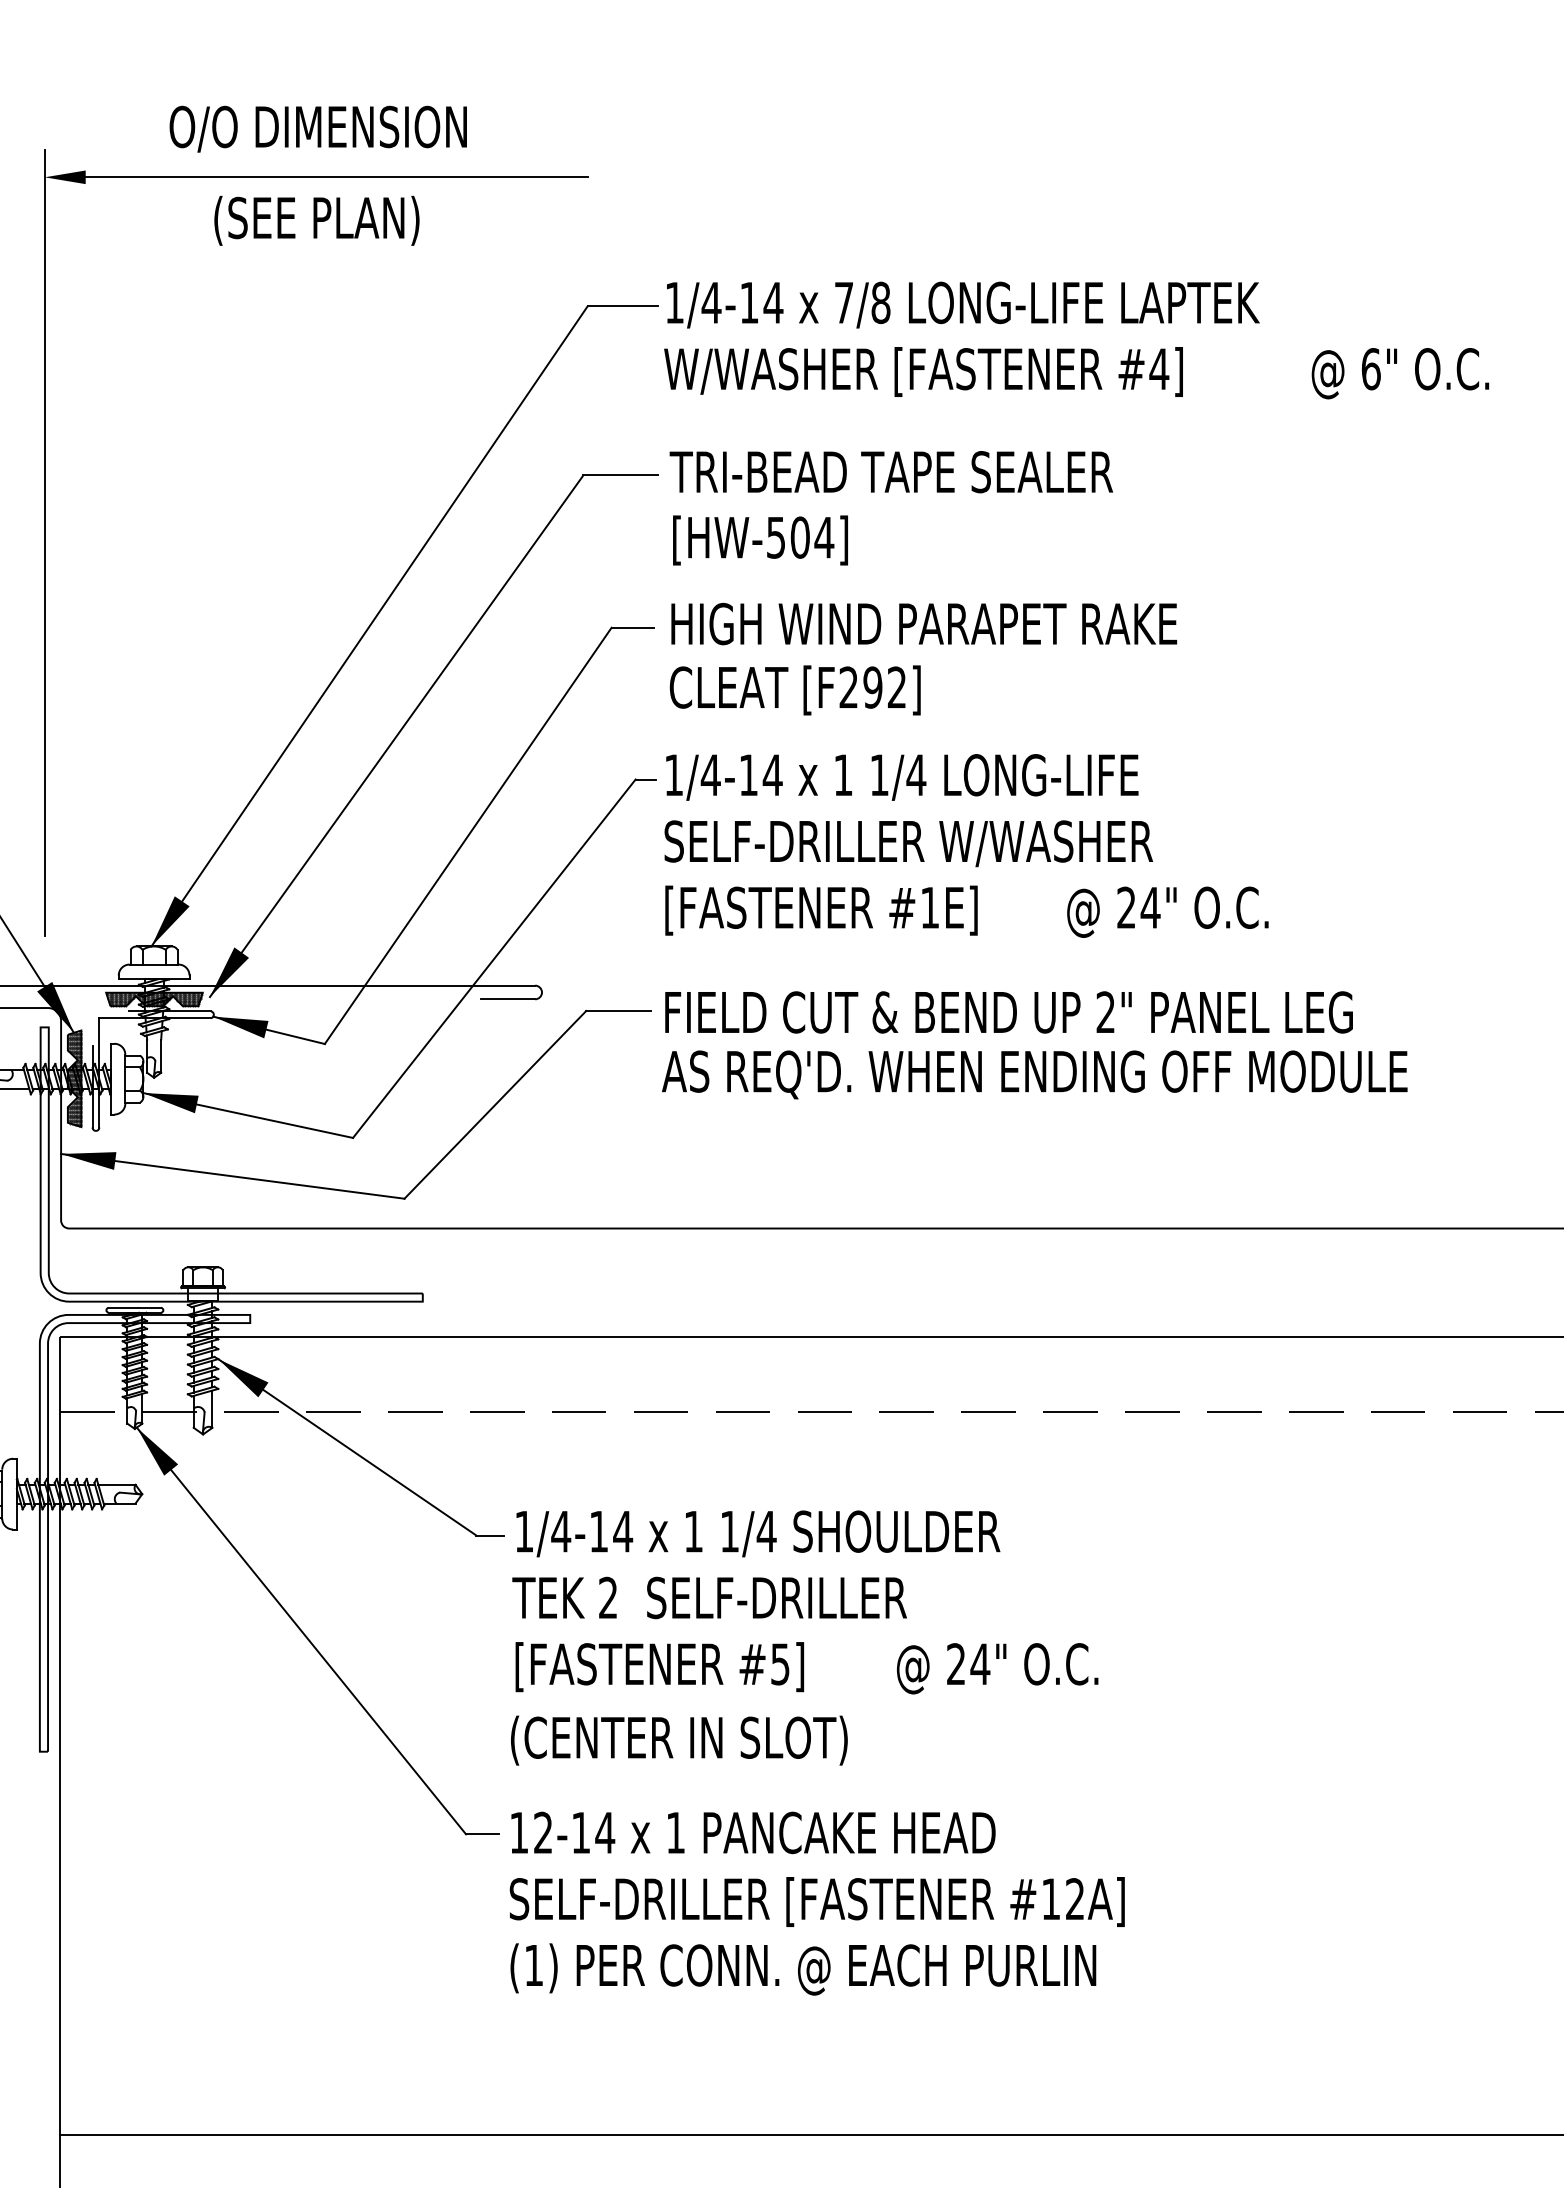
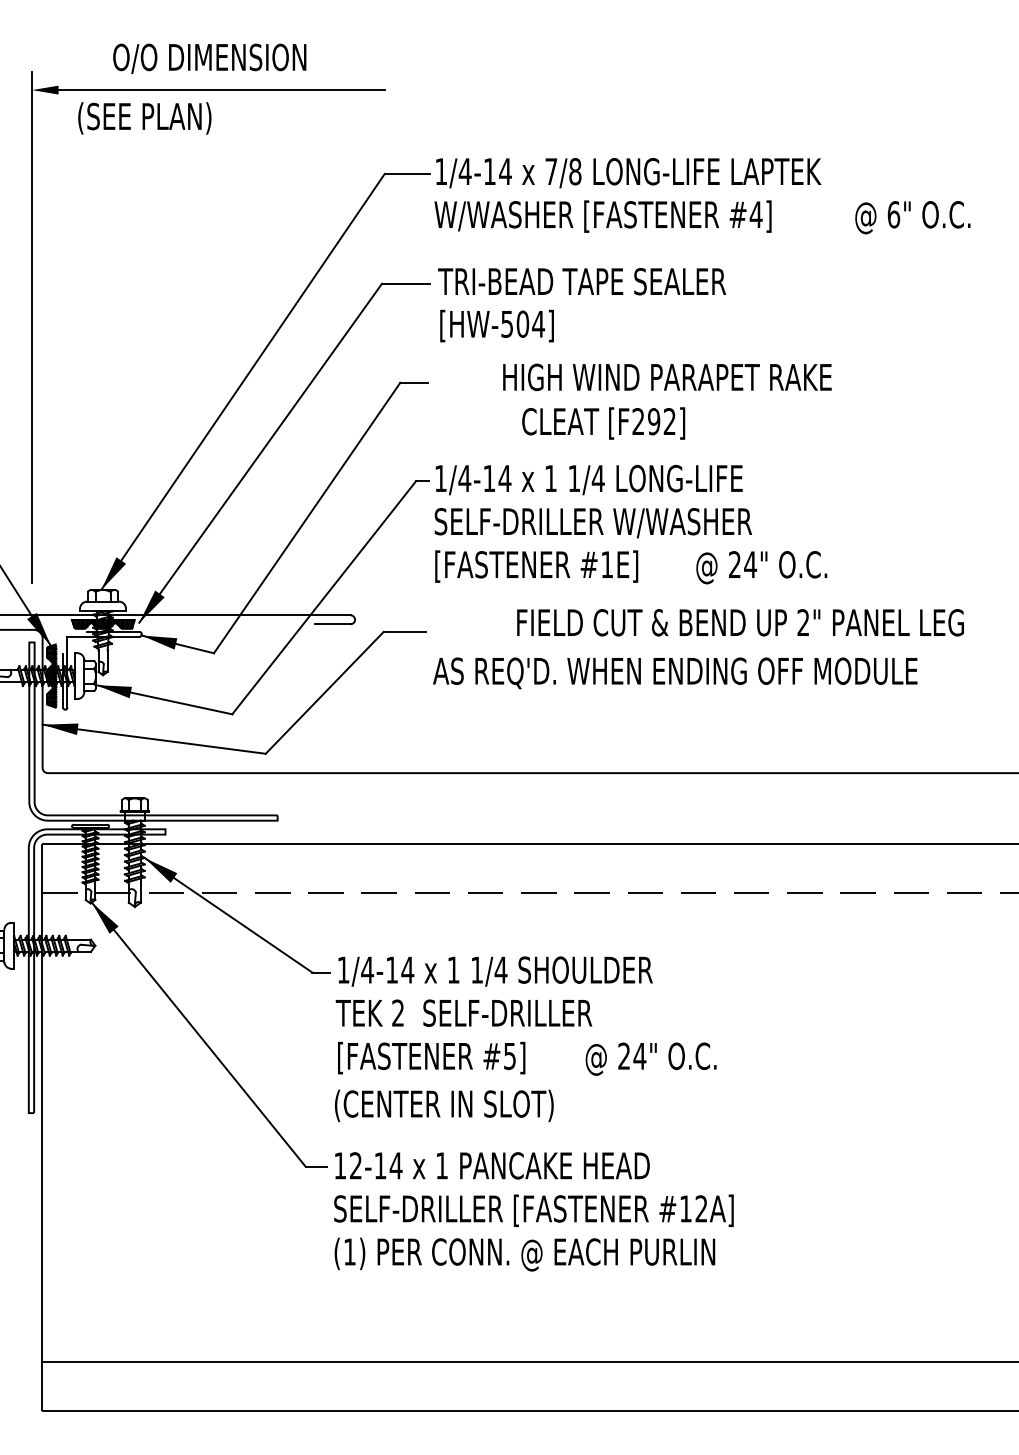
text: (316, 221) -> (144, 118), moved
text: (924, 624) -> (667, 377), moved
text: (795, 690) -> (603, 423), moved
text: (1008, 1012) -> (740, 622), moved

